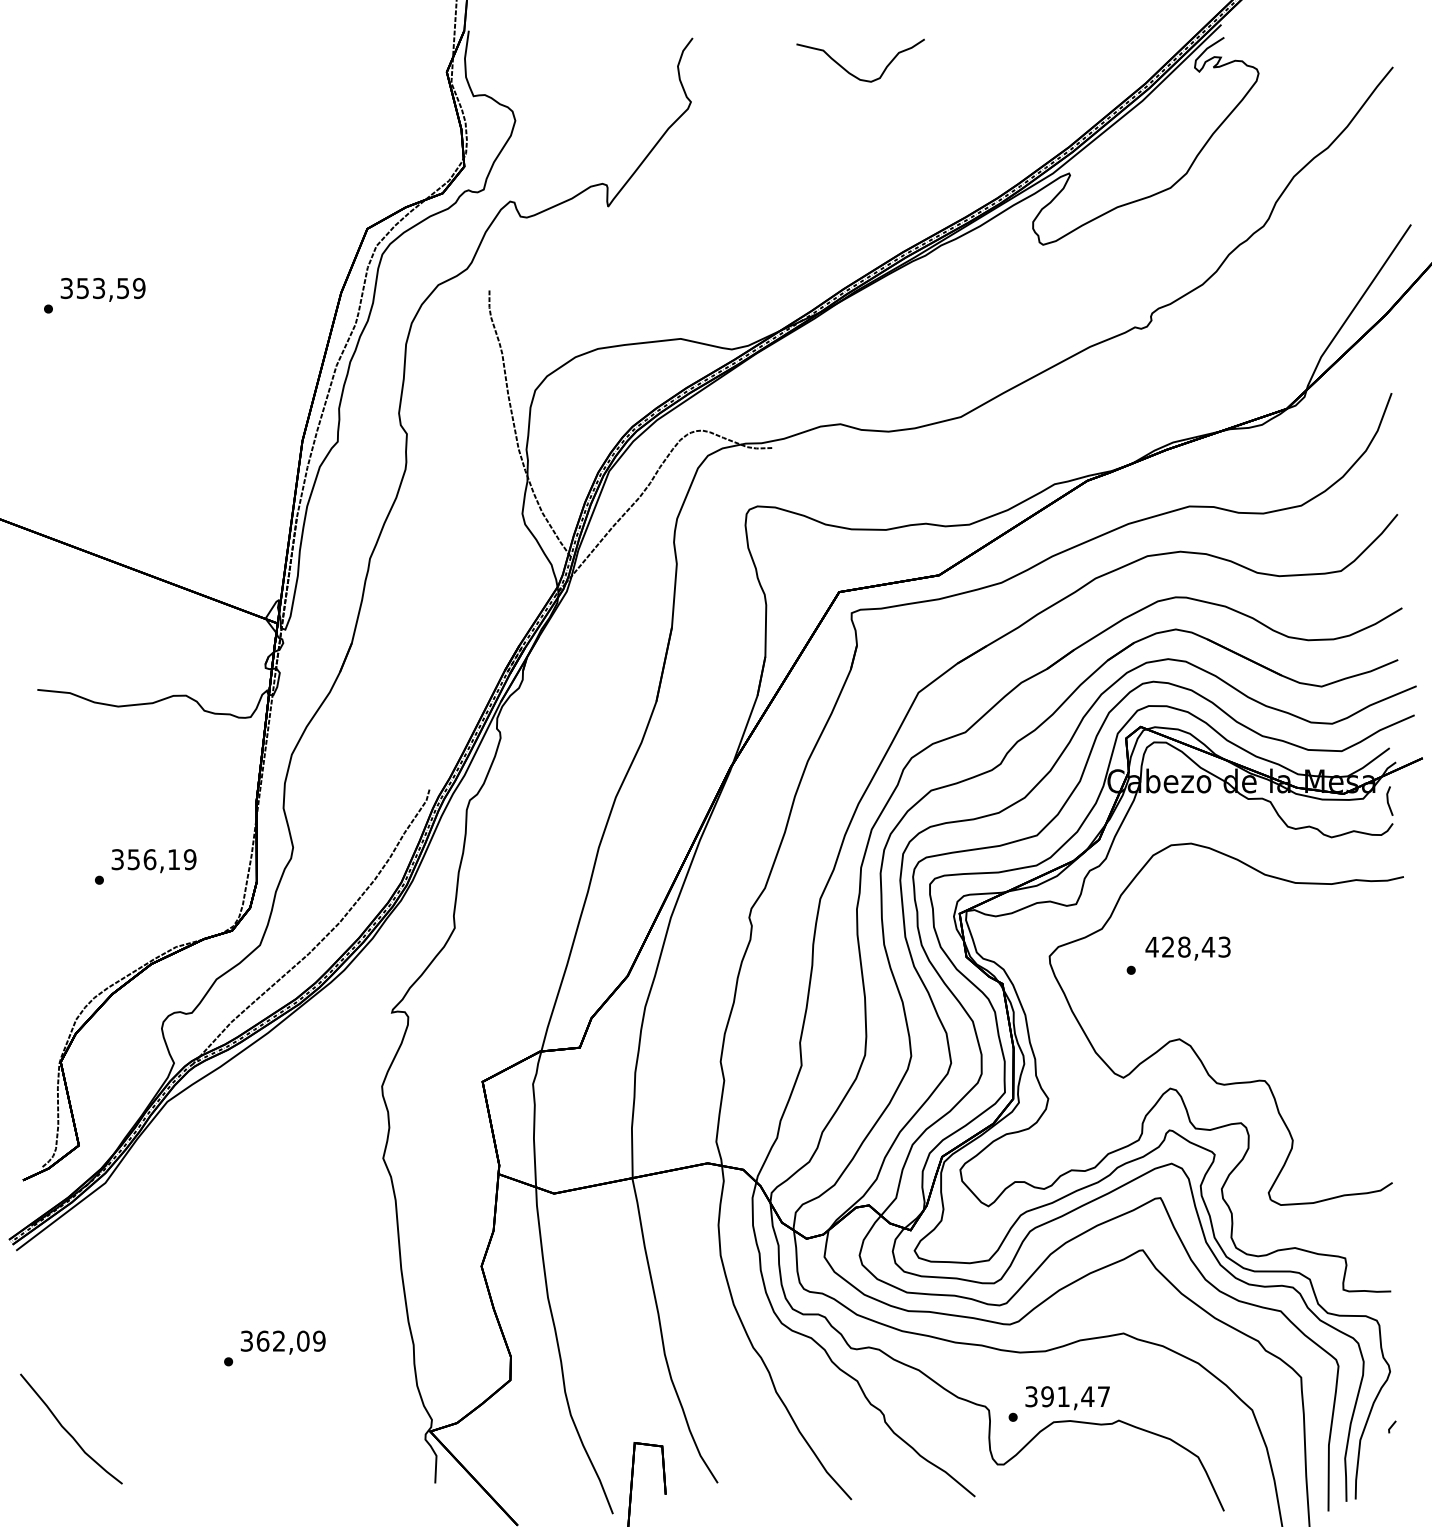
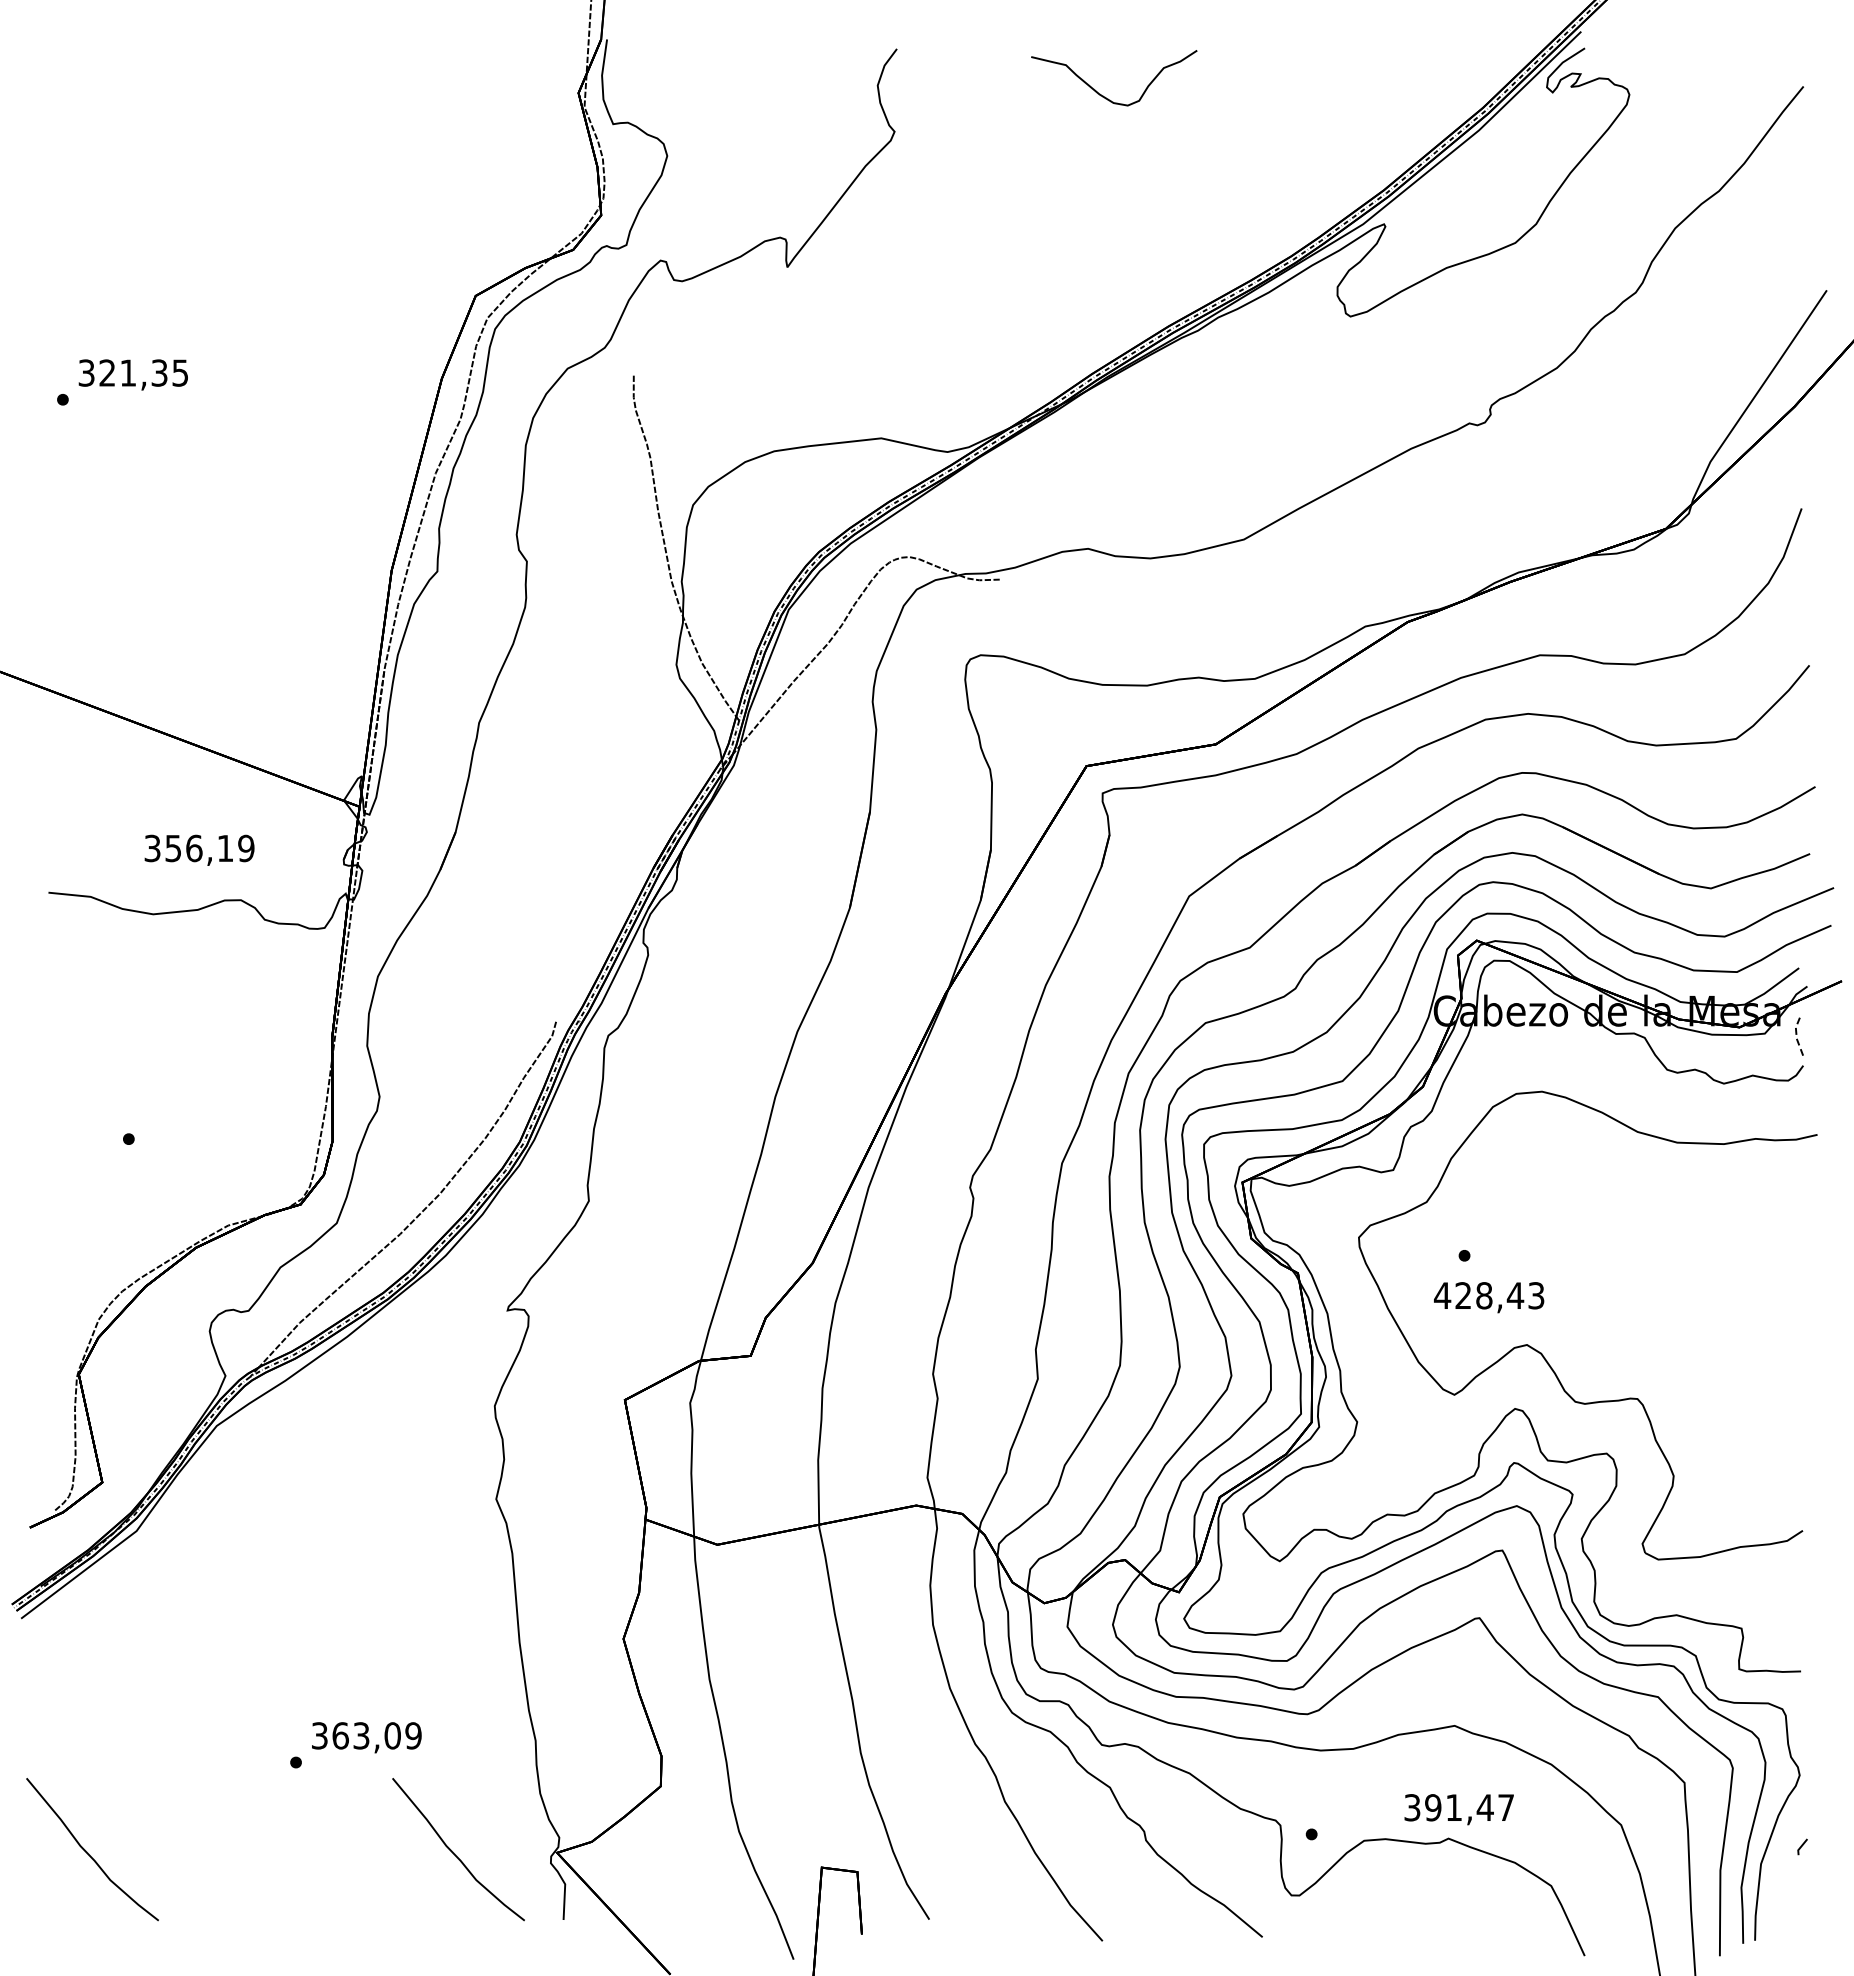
text: (110, 288) -> (143, 372), 353,59 -> 321,35
line: (1387, 800) -> (1796, 1036), solid -> dashed
text: (154, 860) -> (199, 849), moved
text: (1188, 948) -> (1489, 1297), moved
text: (279, 1340) -> (361, 1735), 362,09 -> 363,09
text: (1067, 1398) -> (1458, 1809), moved
curve: (350, 1431) -> (454, 1852), added

